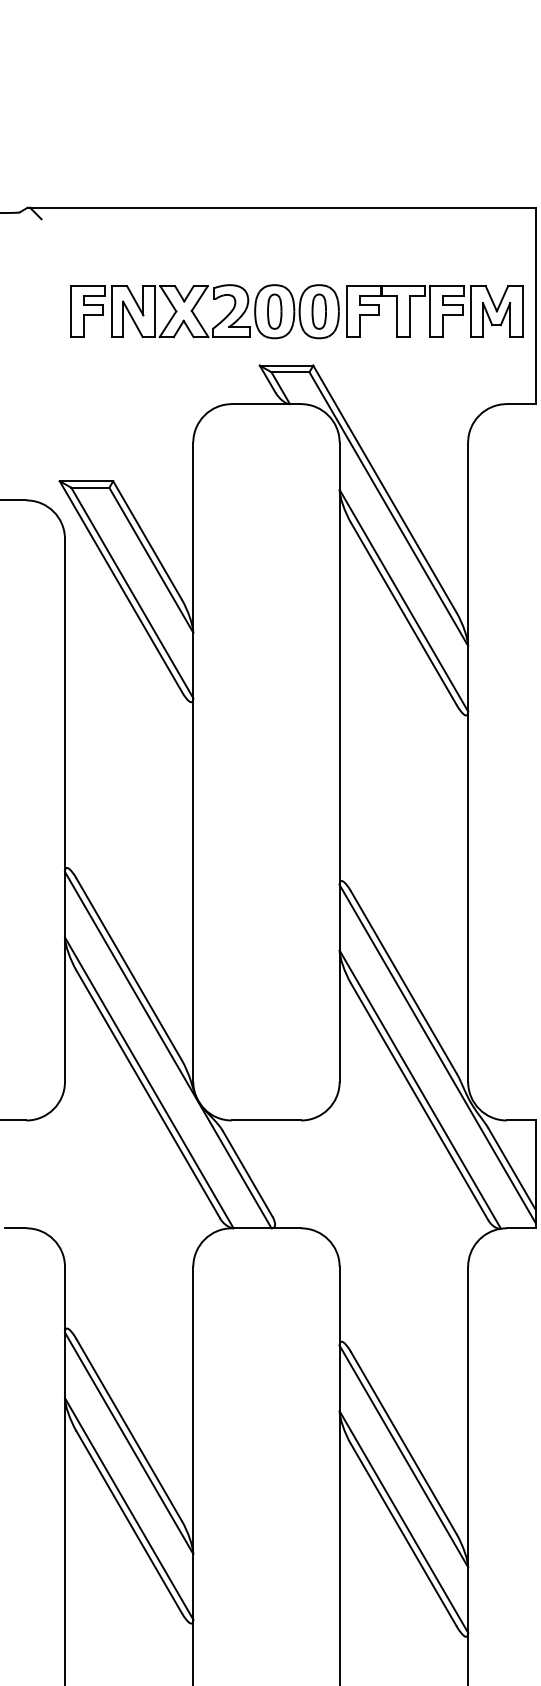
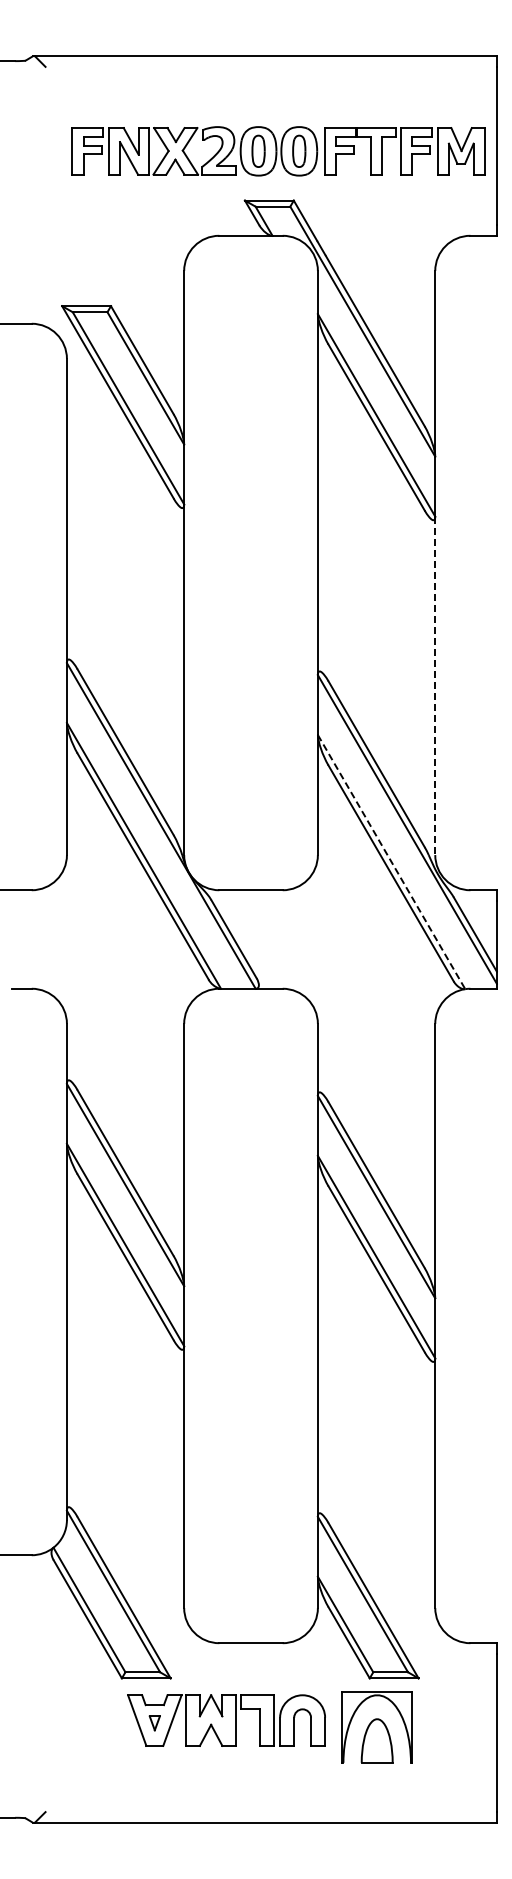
line: (468, 897) -> (435, 686), solid -> dashed
line: (420, 1090) -> (391, 862), solid -> dashed

